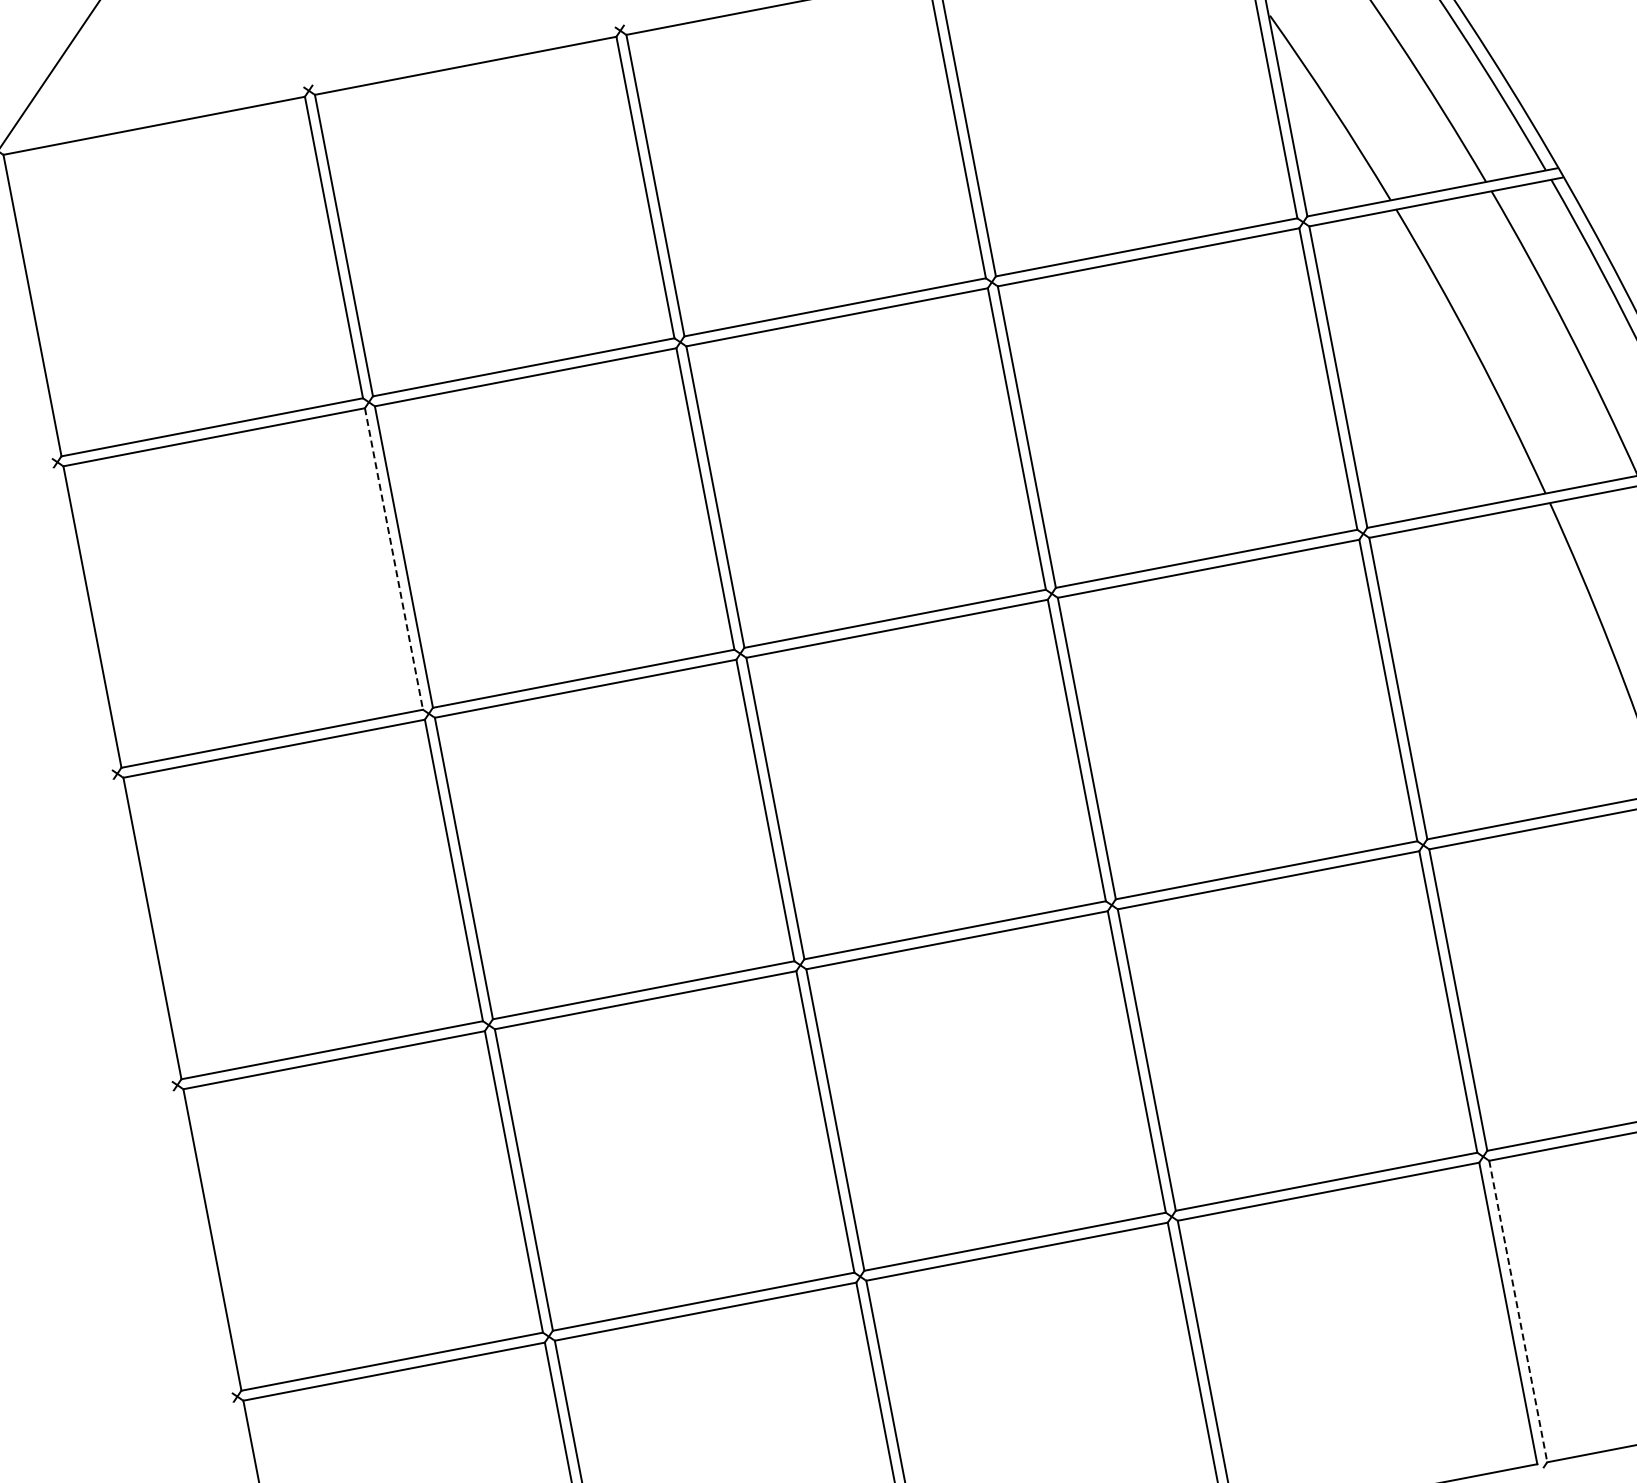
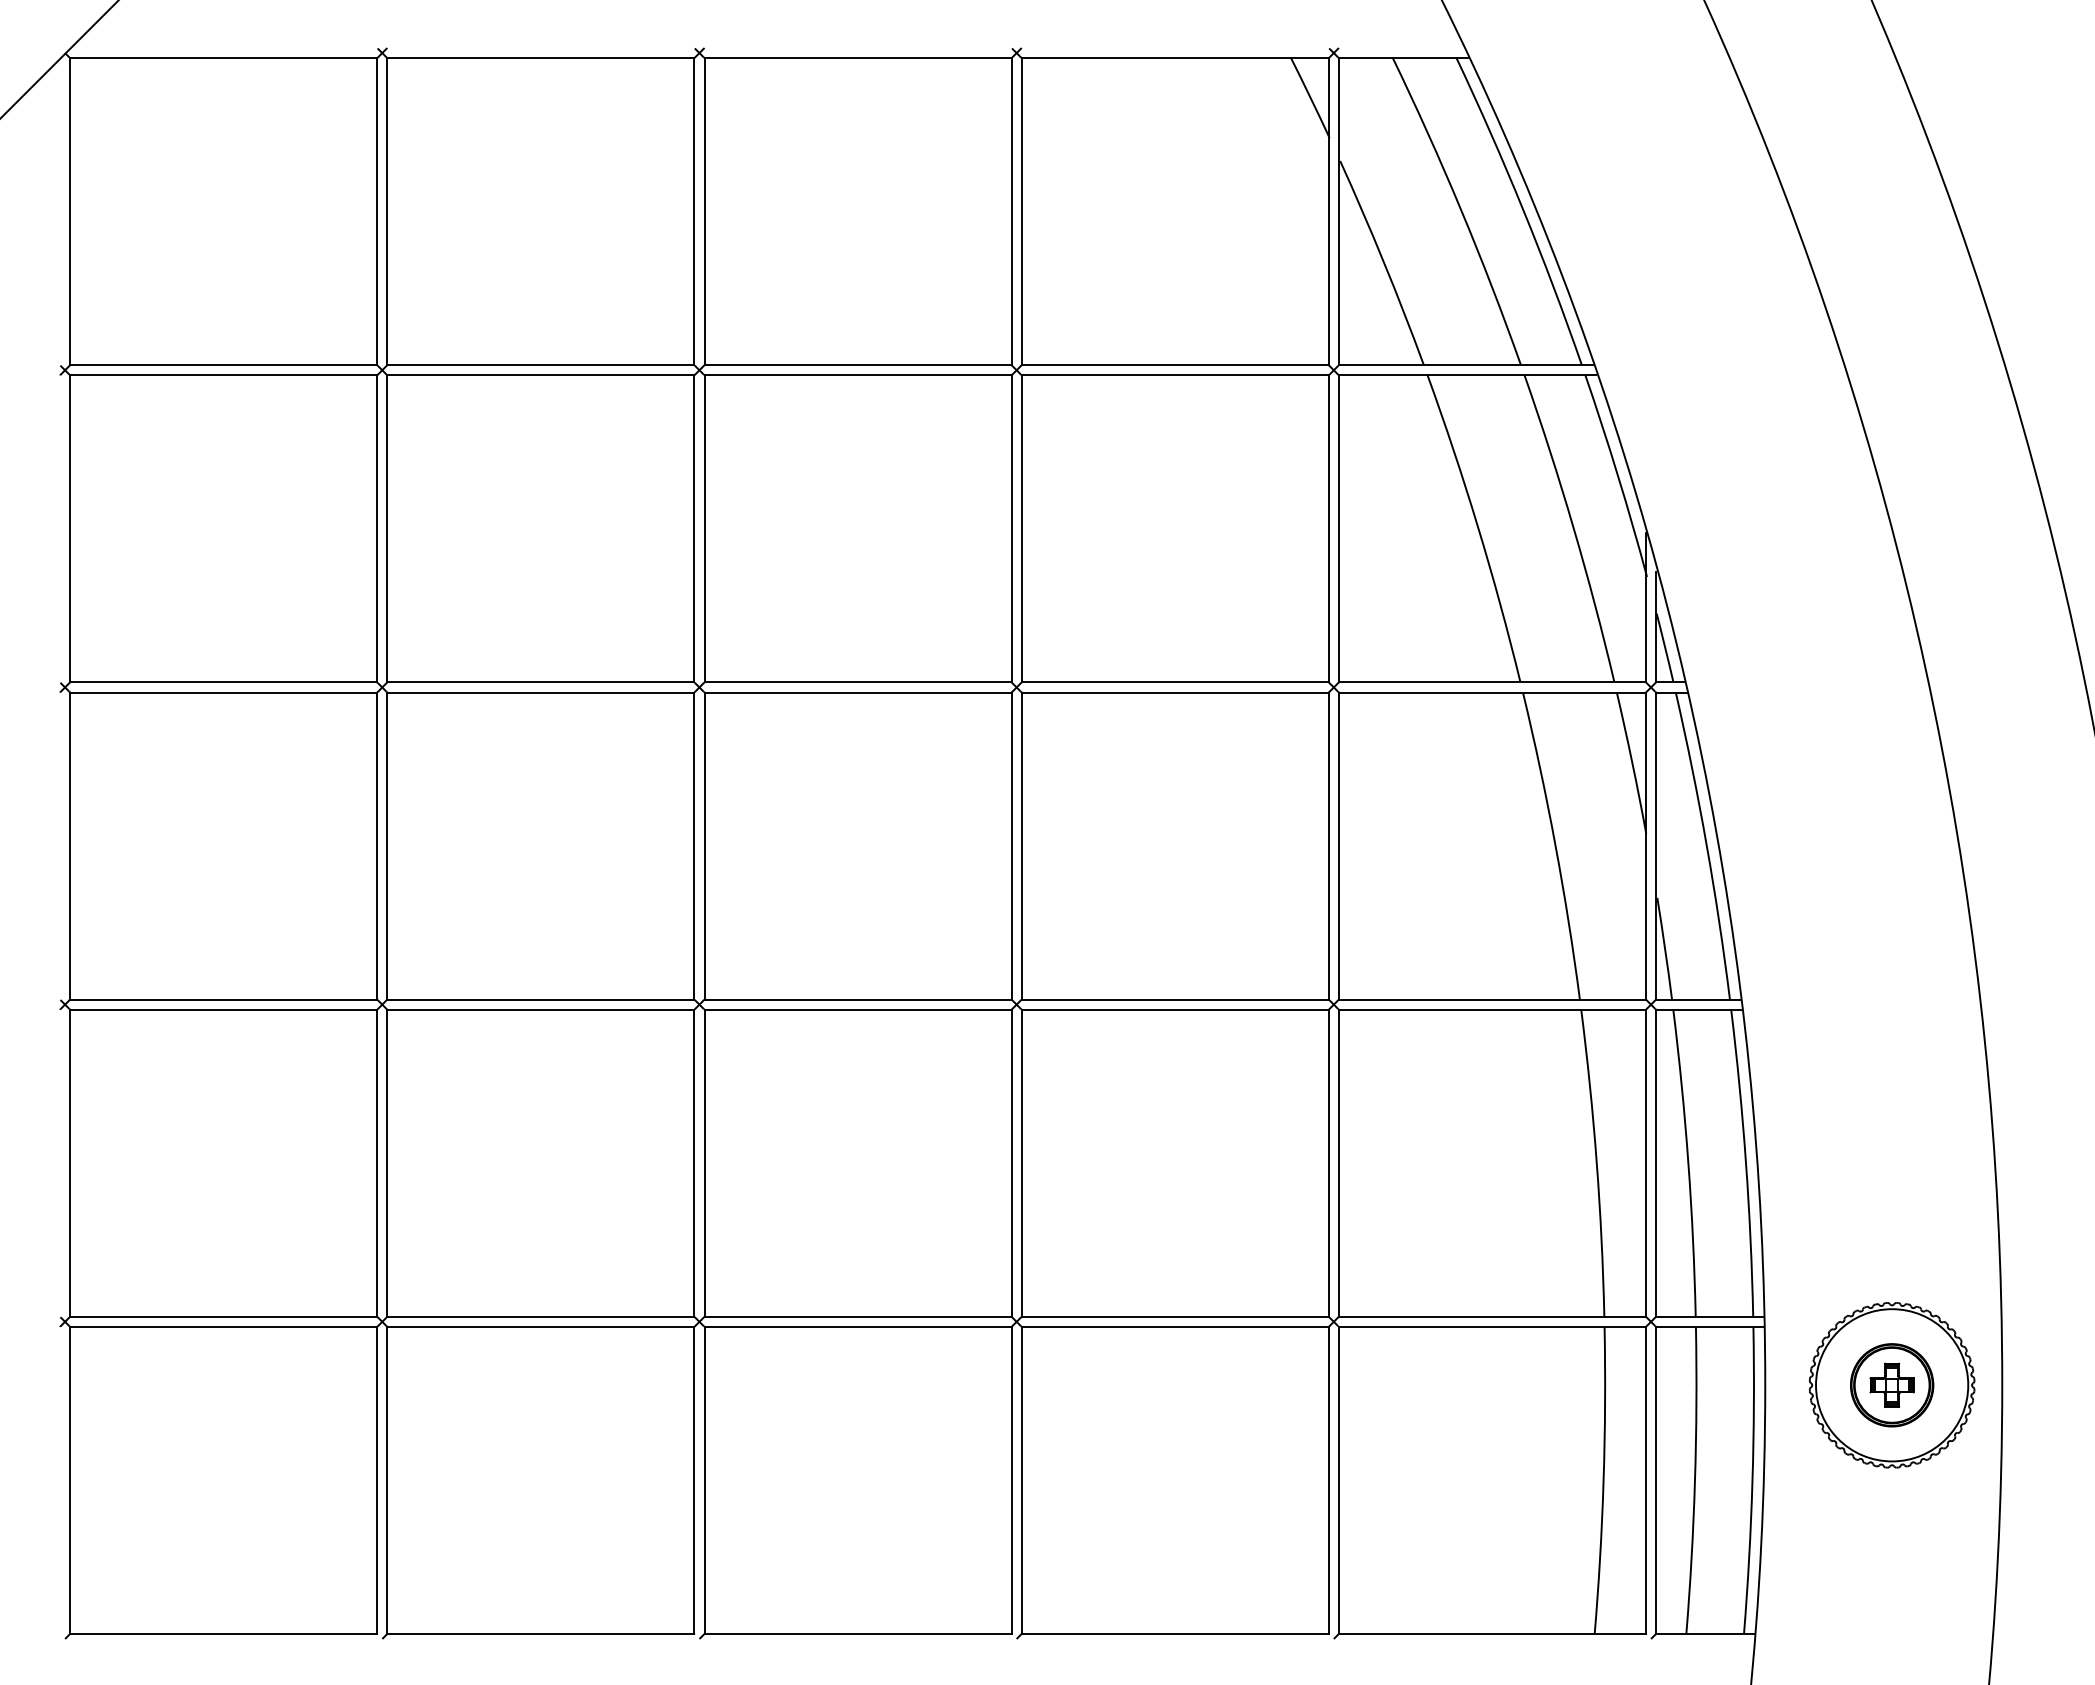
line: (394, 558) -> (377, 528), dashed -> solid
line: (1517, 1311) -> (1338, 1480), dashed -> solid

